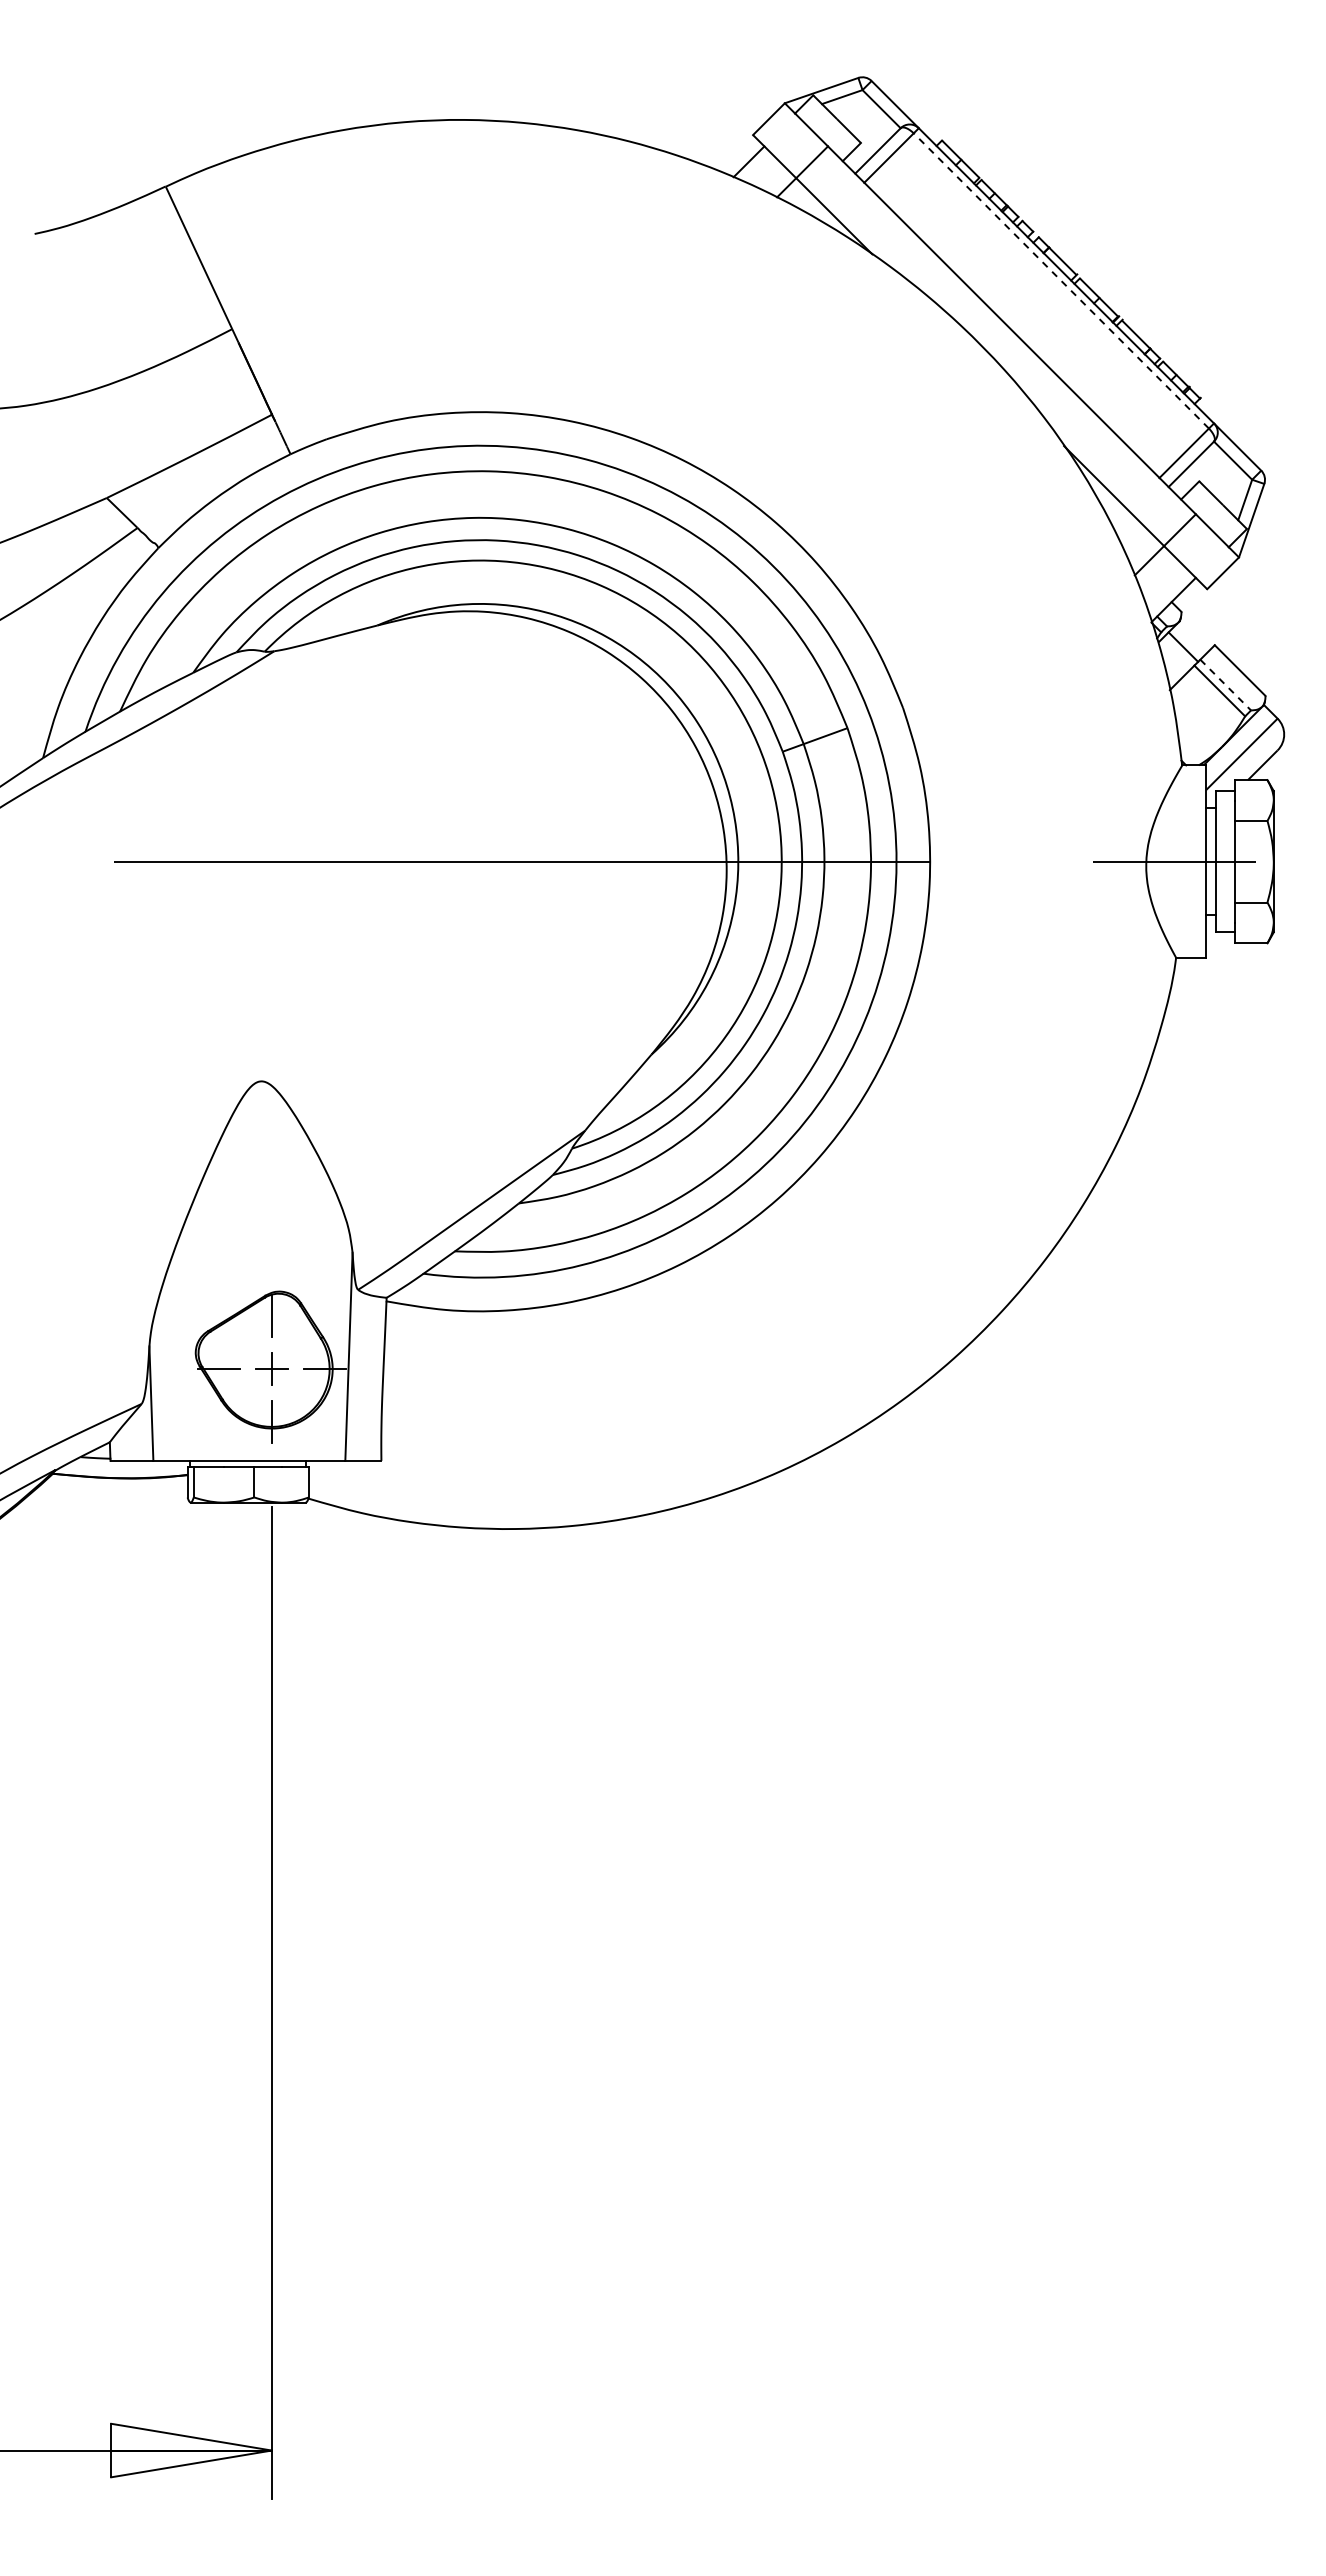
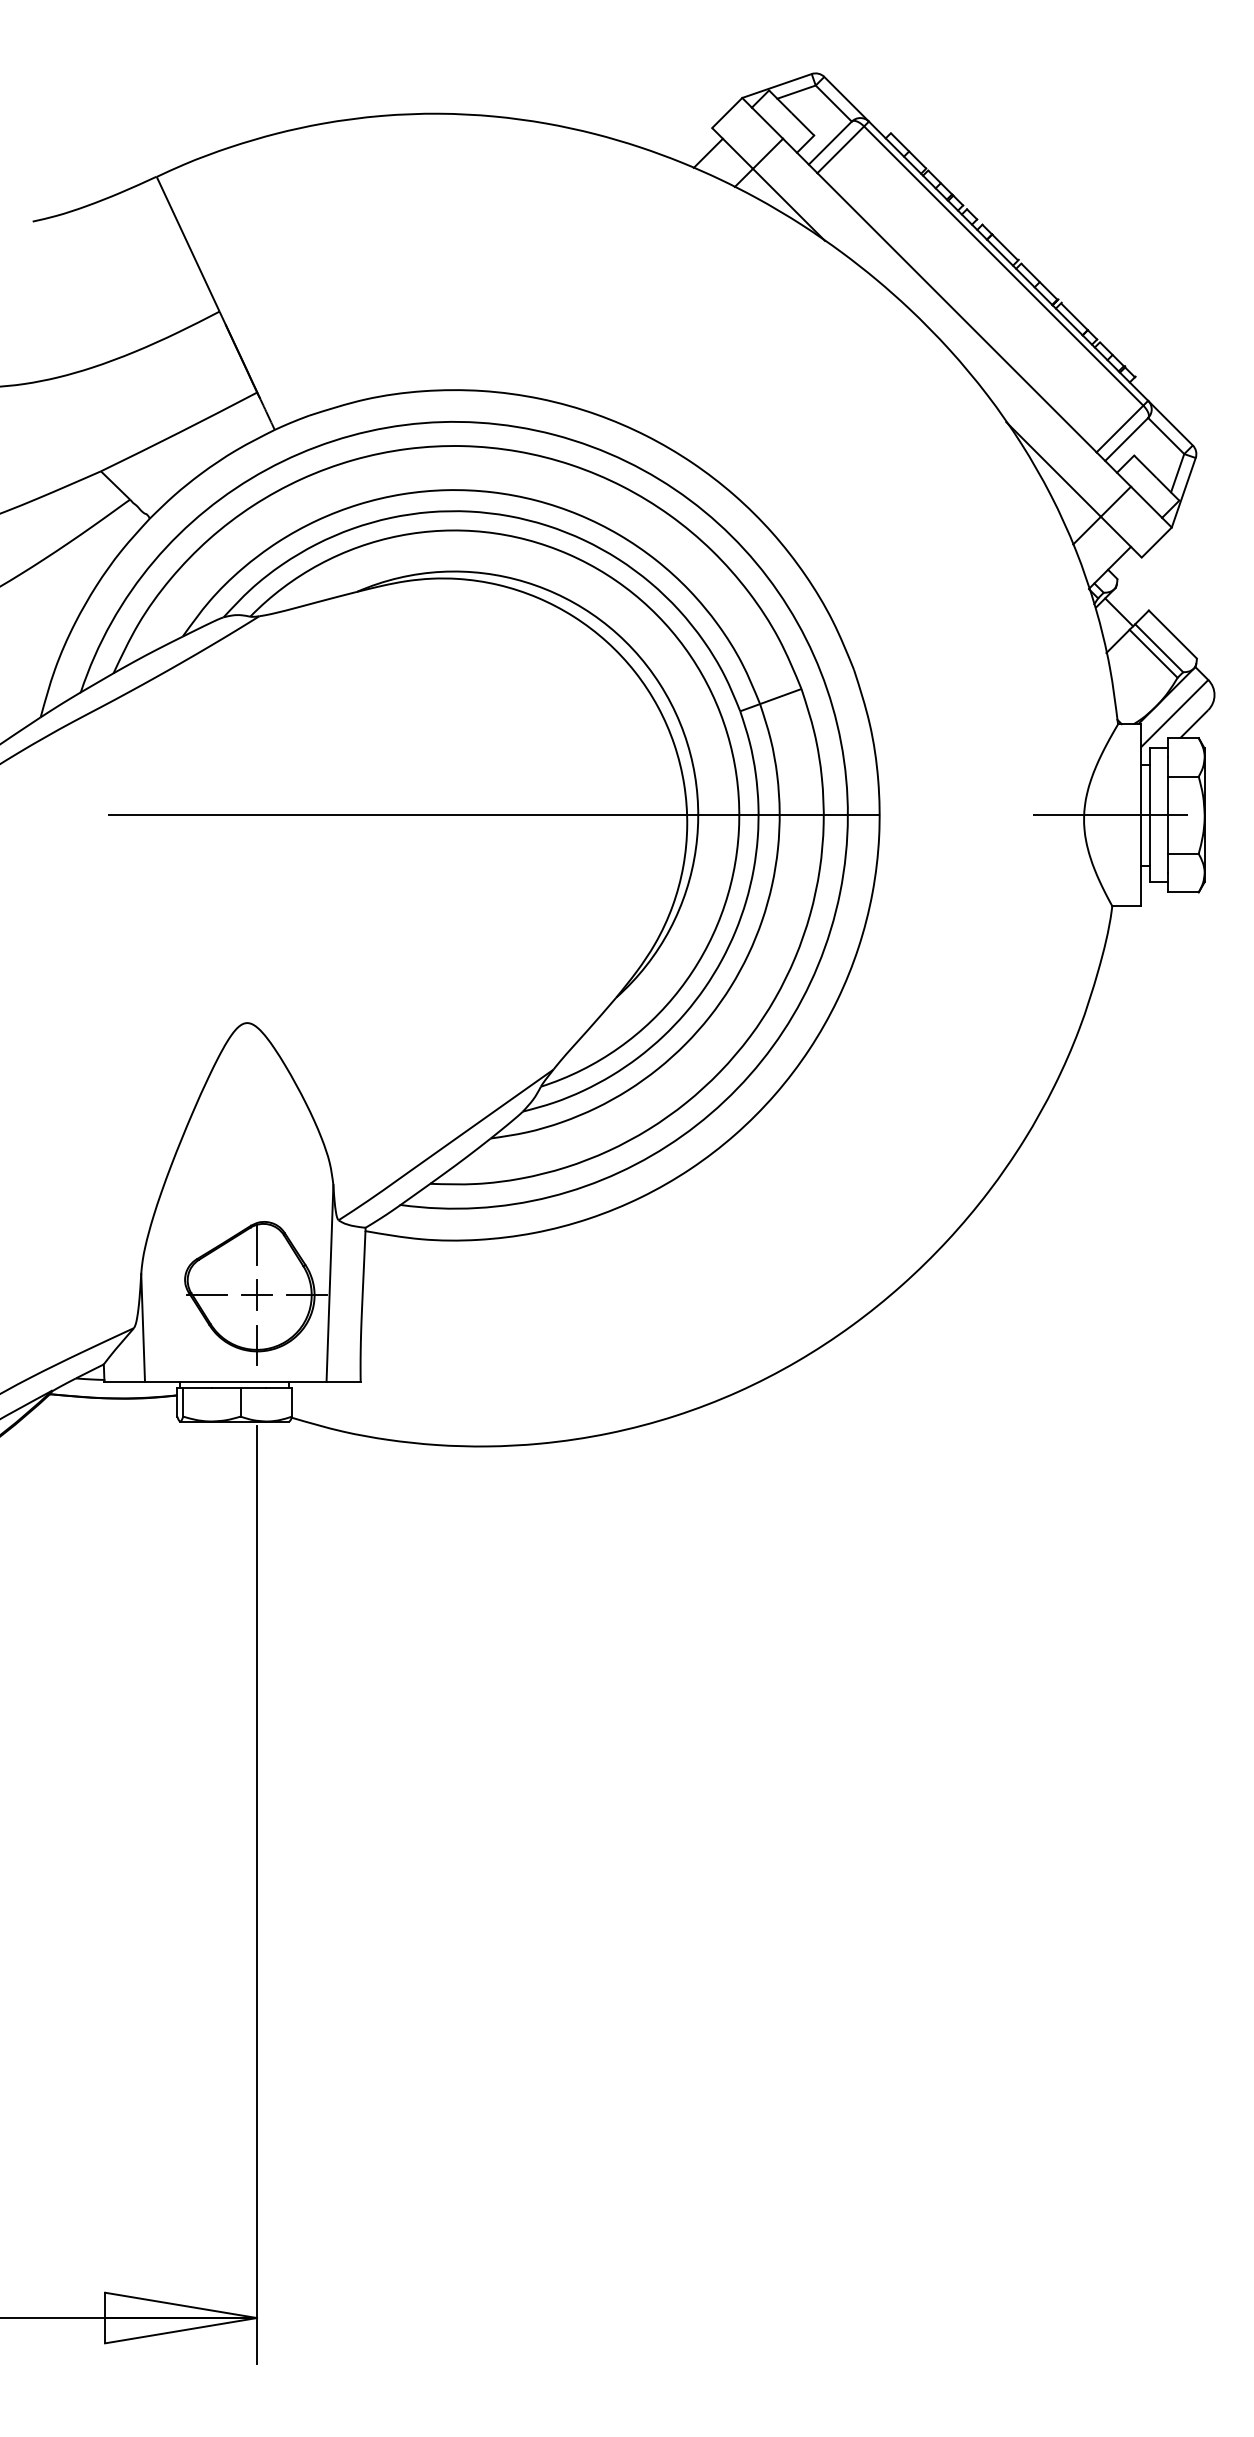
line: (1061, 280) -> (1003, 265), dashed -> solid
line: (1225, 685) -> (1159, 648), dashed -> solid

